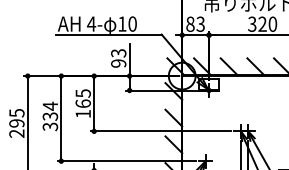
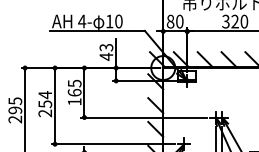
text: (200, 24) -> (179, 21), 83 -> 80
text: (118, 63) -> (106, 56), 93 -> 43
text: (50, 121) -> (45, 108), 334 -> 254

